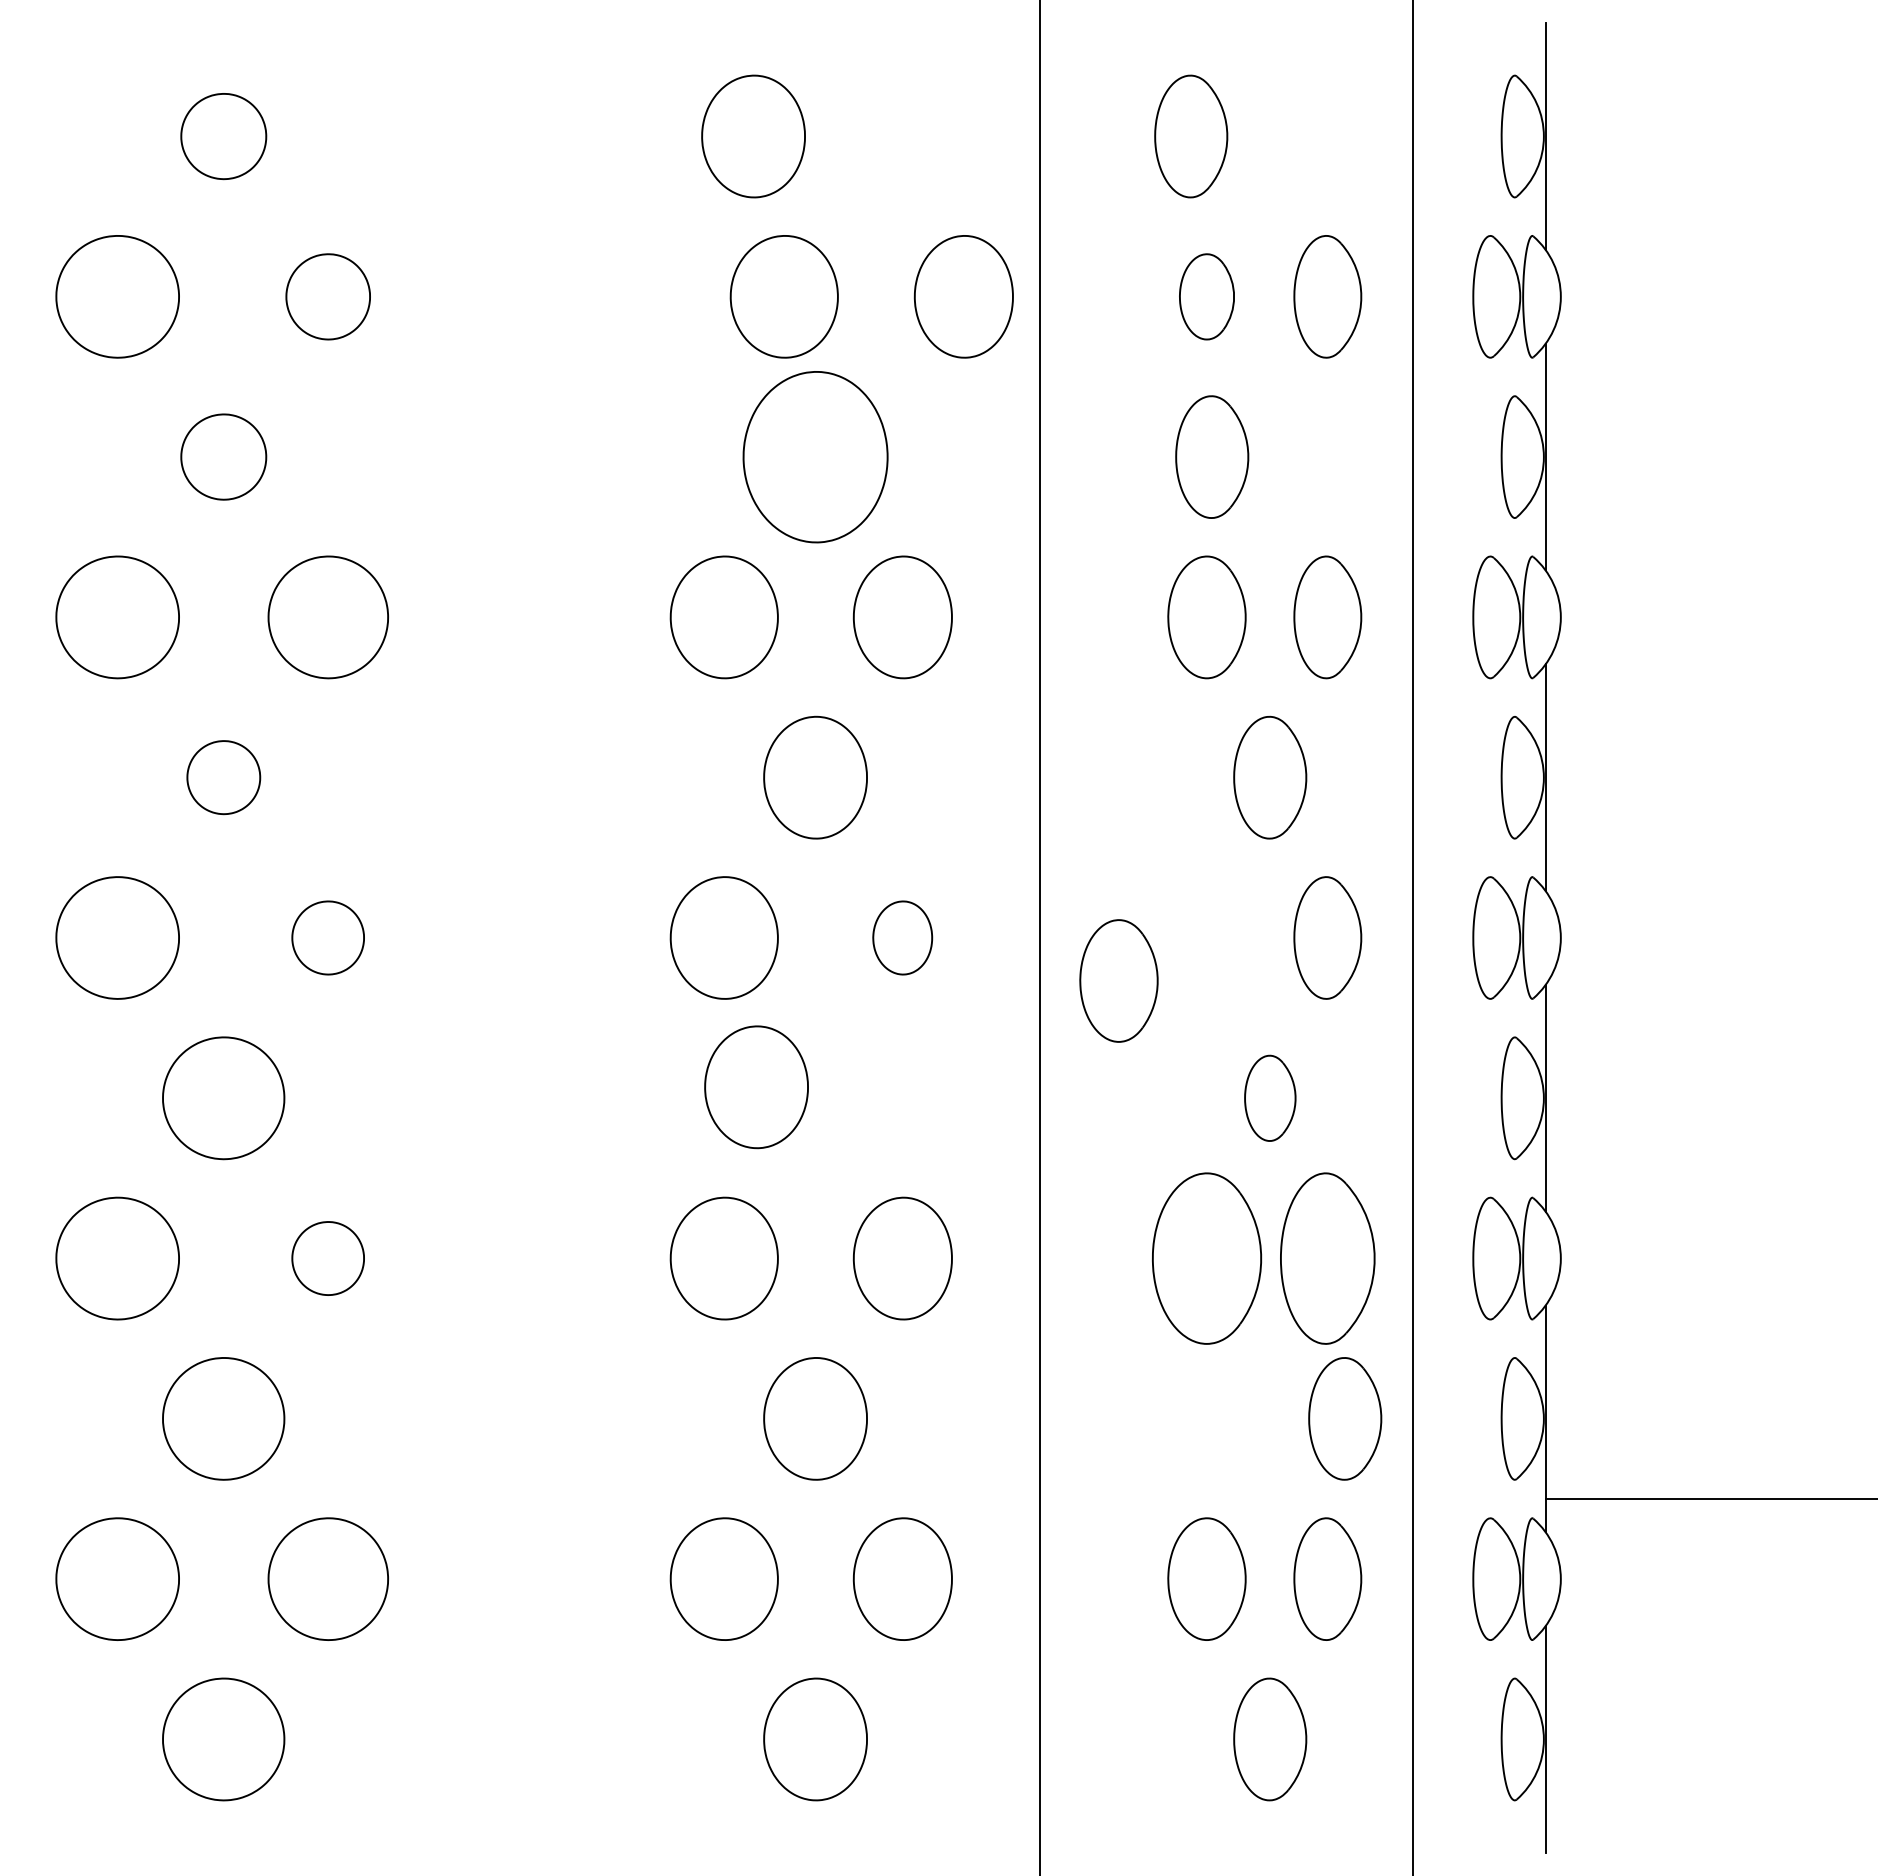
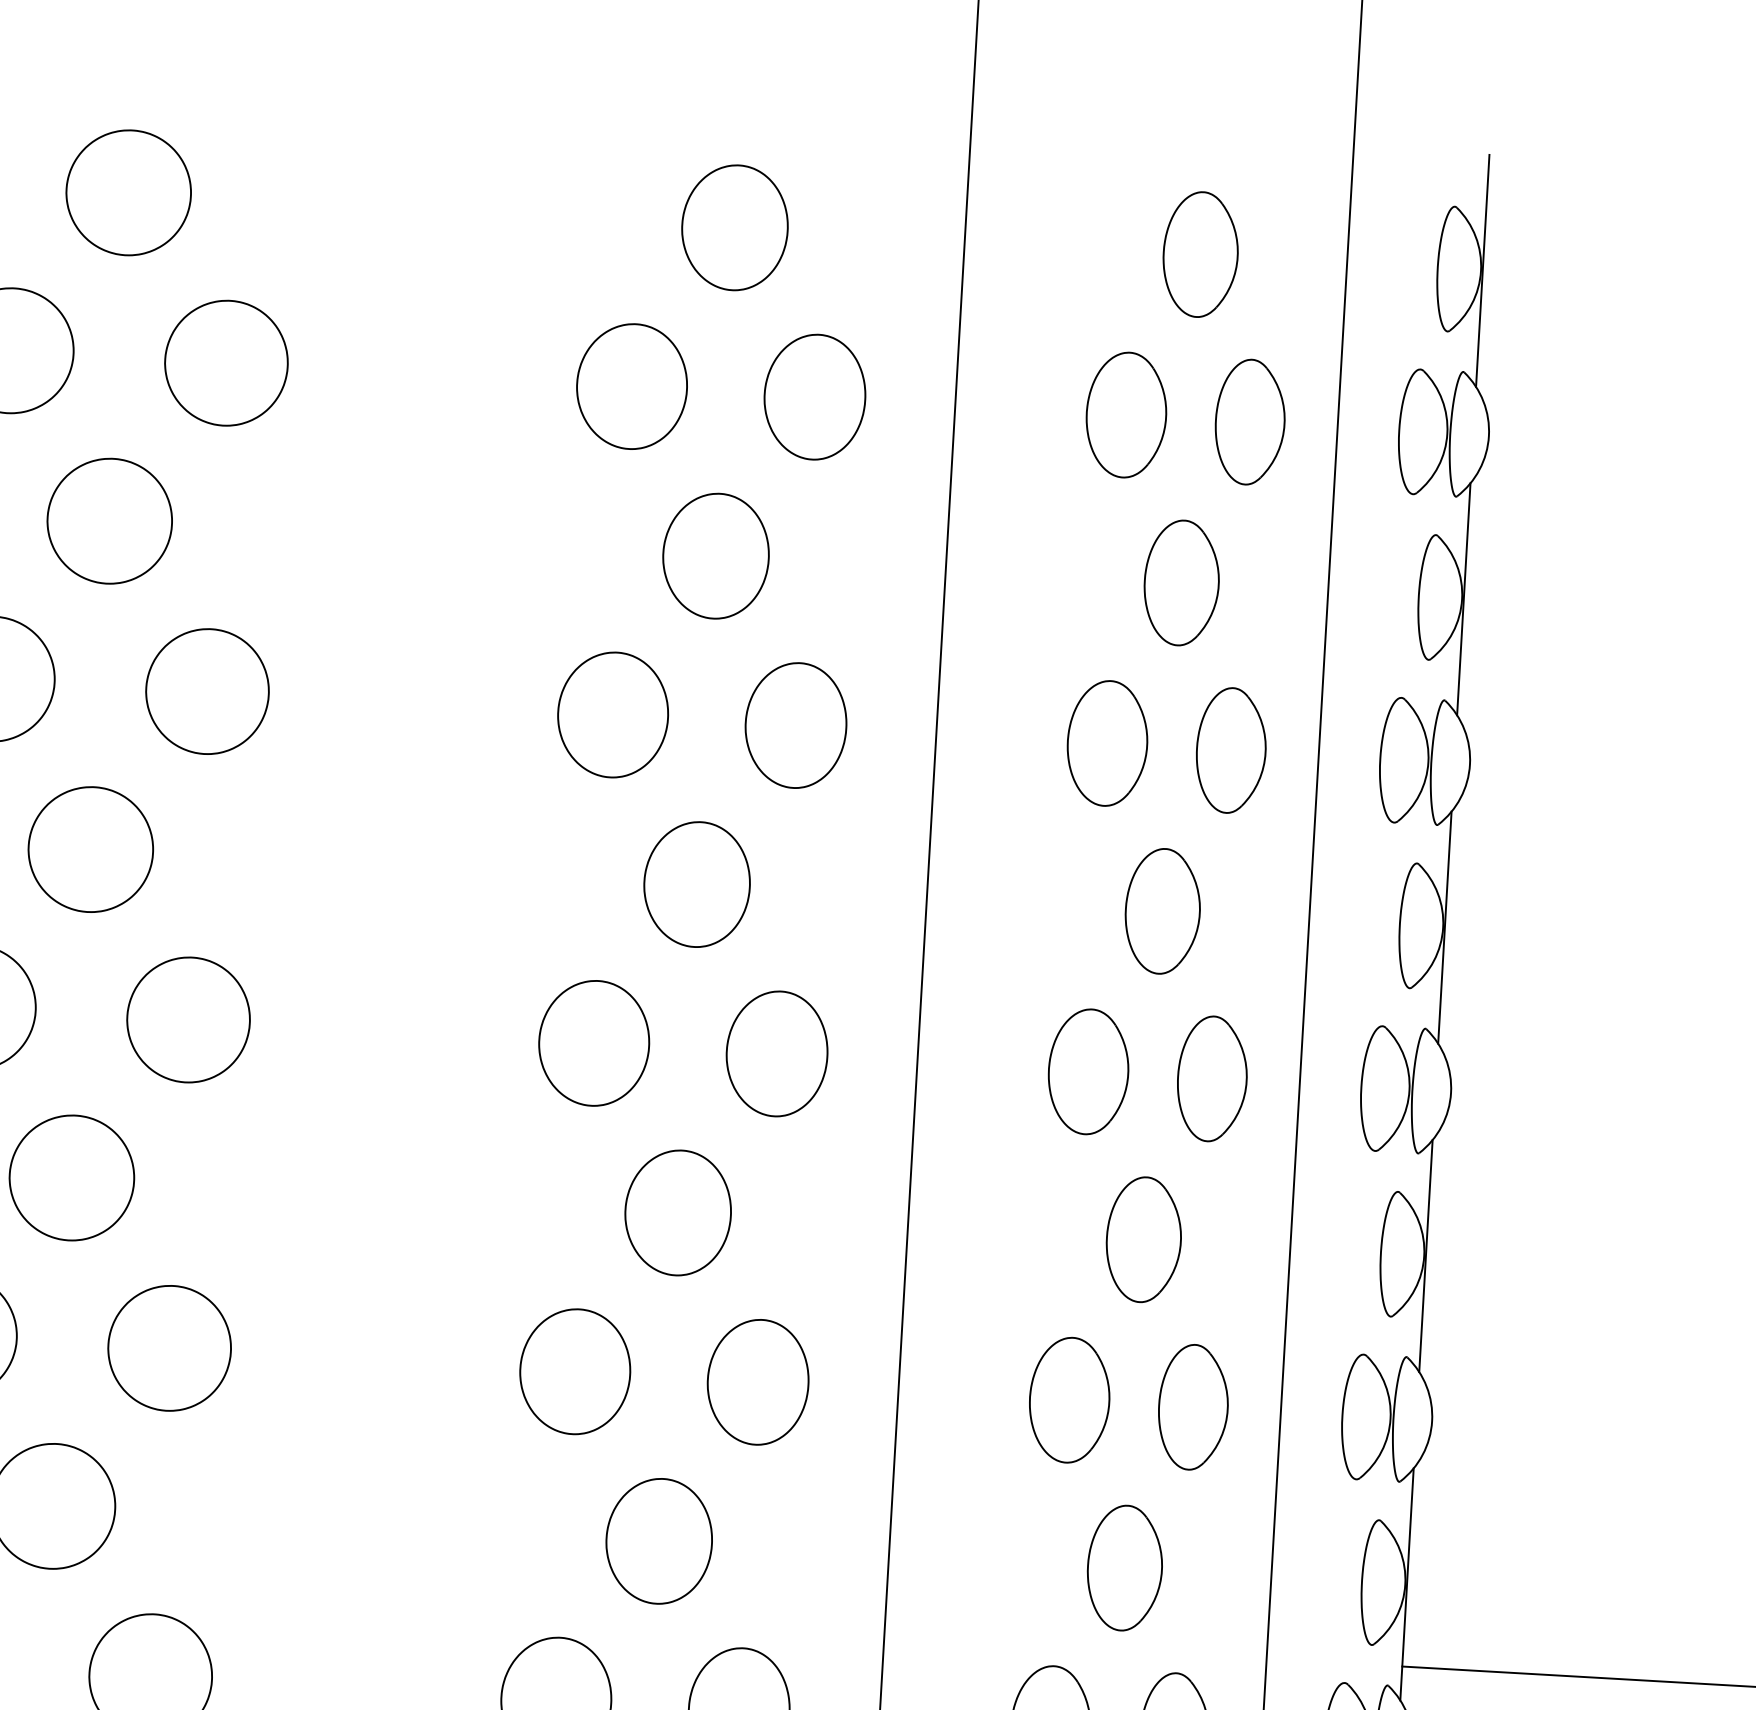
part: (223, 136) -> (128, 192), size x1.43
part: (753, 136) -> (734, 227), moved
part: (1191, 136) -> (1200, 254), moved
part: (327, 296) -> (225, 362), size x1.43
part: (783, 296) -> (631, 386), moved
part: (963, 296) -> (814, 396), moved
part: (1206, 296) -> (1125, 414), size x1.43
part: (223, 456) -> (109, 520), size x1.43
part: (815, 456) -> (716, 555), size x0.71
part: (1212, 456) -> (1182, 582), moved
part: (223, 777) -> (90, 849), size x1.67
part: (327, 937) -> (187, 1019), size x1.67
part: (902, 937) -> (776, 1053), size x1.67
part: (1118, 980) -> (1088, 1071), moved
part: (756, 1087) -> (678, 1213), moved
part: (1270, 1098) -> (1144, 1240), size x1.43
part: (327, 1258) -> (168, 1348), size x1.67
part: (1206, 1258) -> (1069, 1400), size x0.71
part: (1327, 1258) -> (1193, 1407), size x0.71
part: (1345, 1418) -> (1125, 1567), moved

